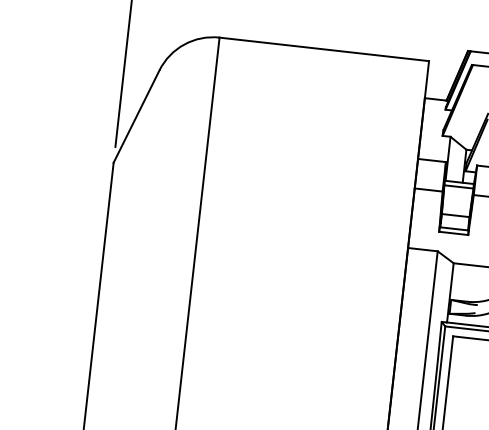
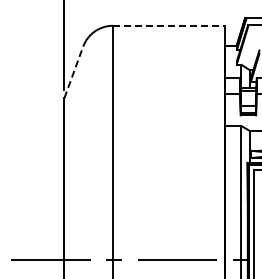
line: (325, 48) -> (169, 25), solid -> dashed
line: (136, 114) -> (73, 71), solid -> dashed

